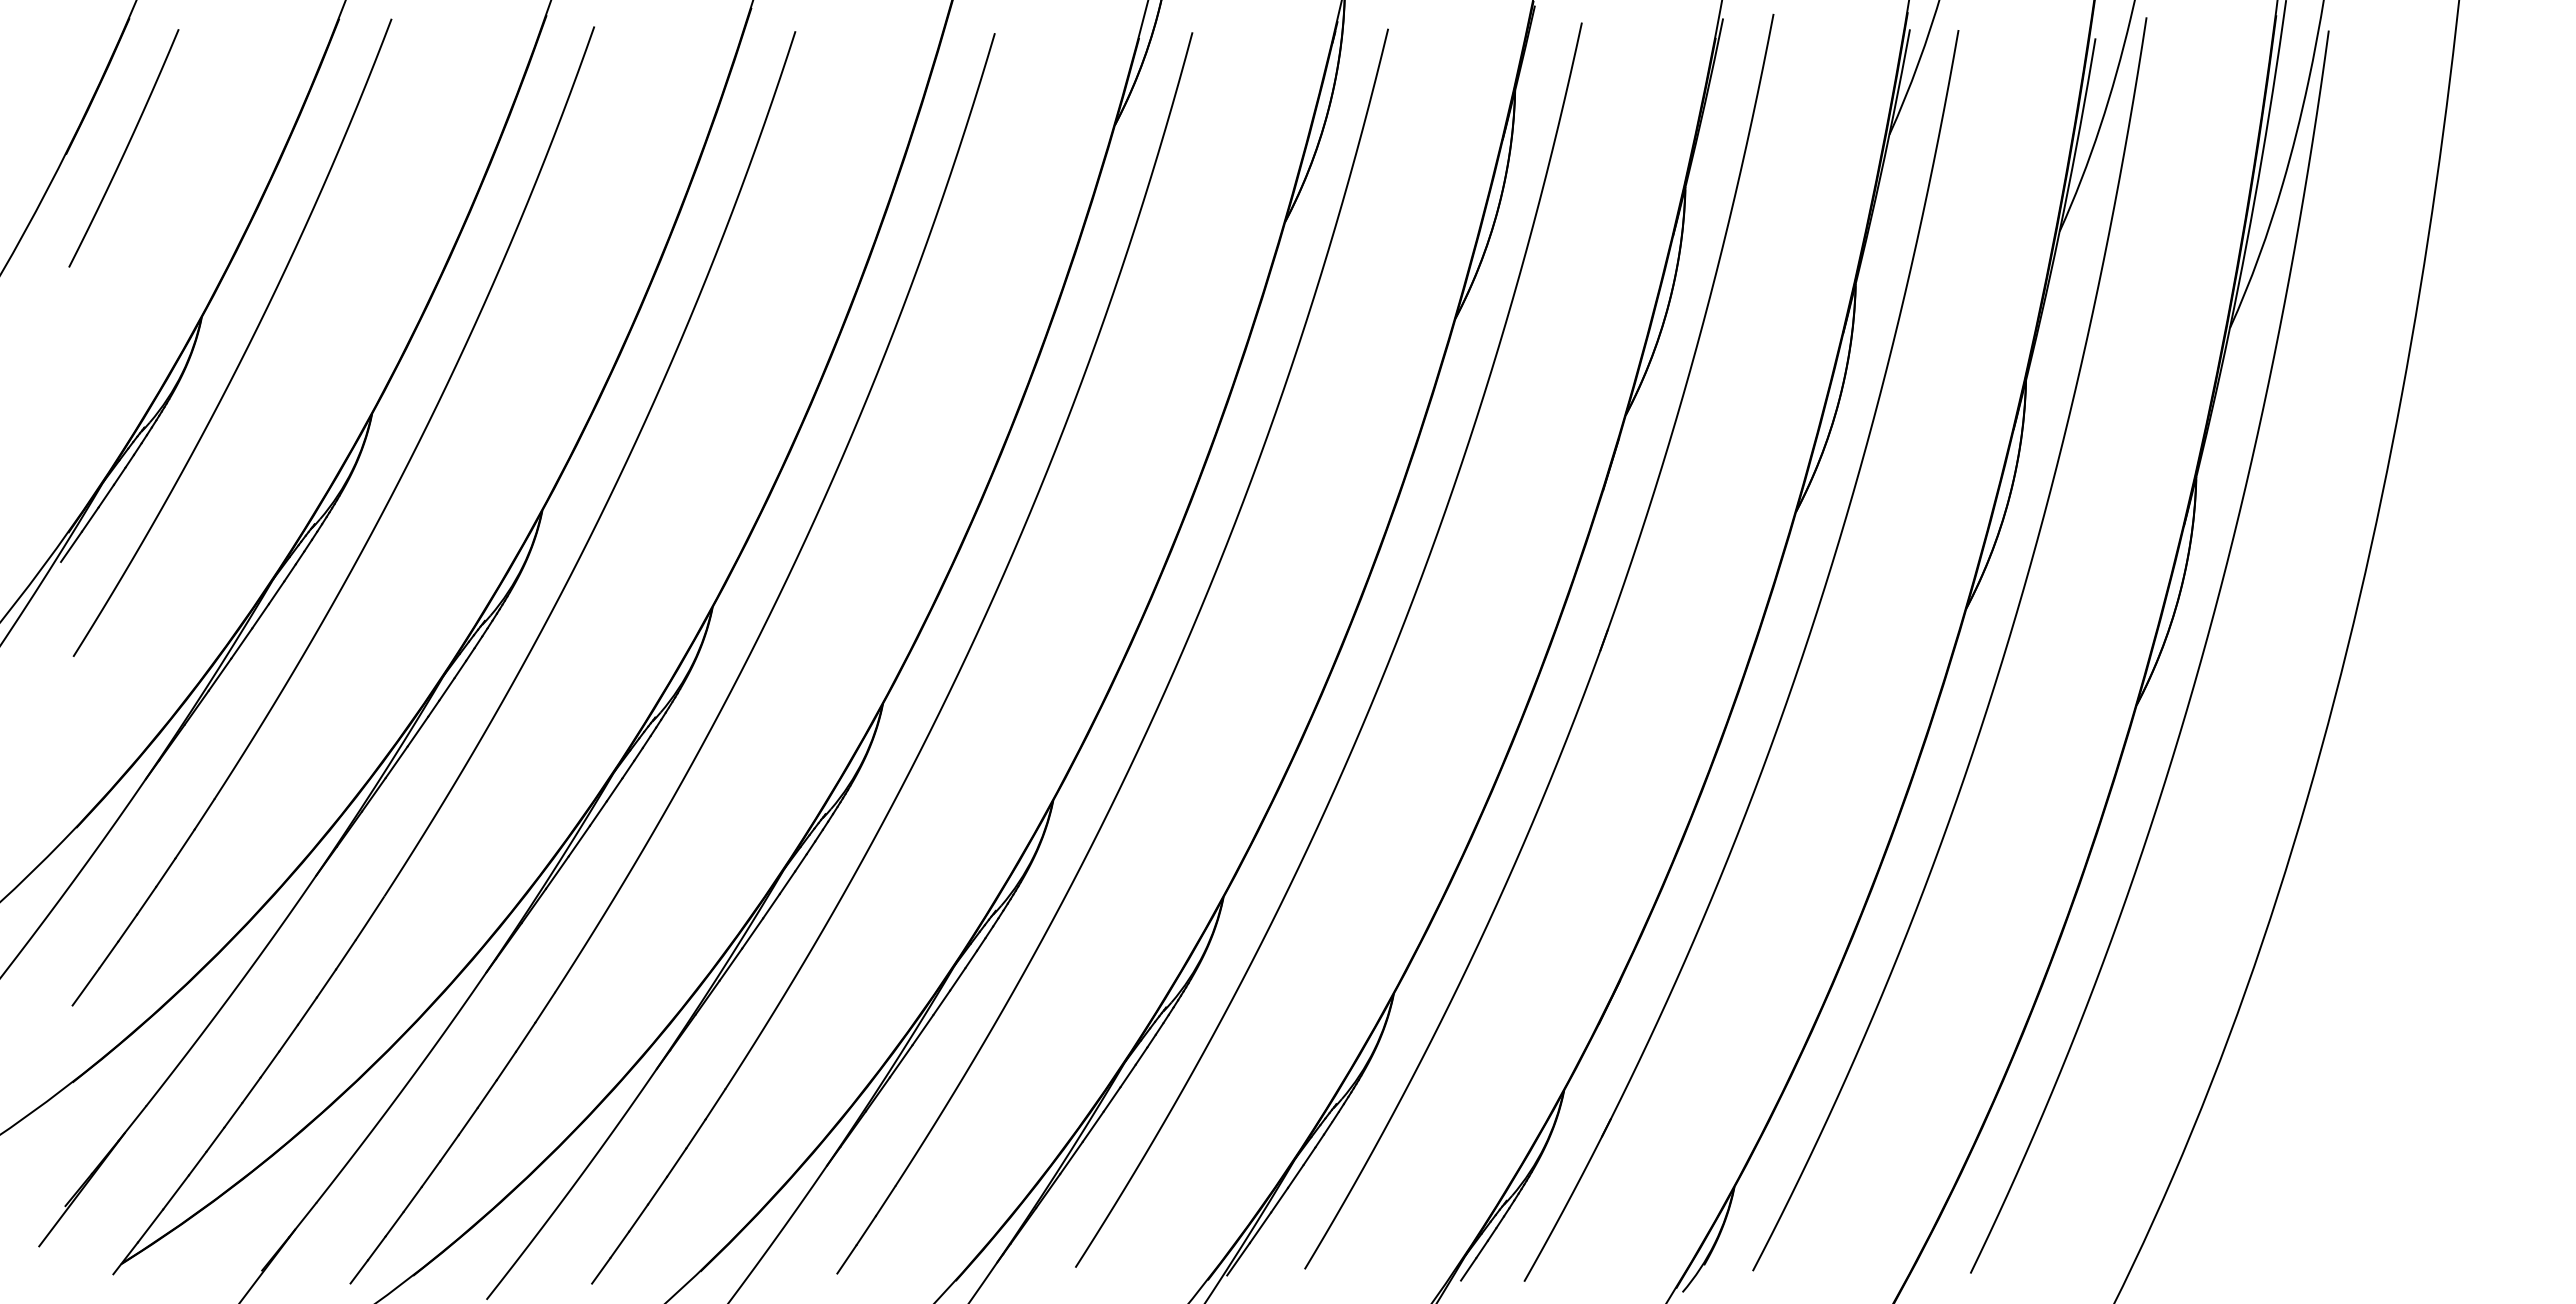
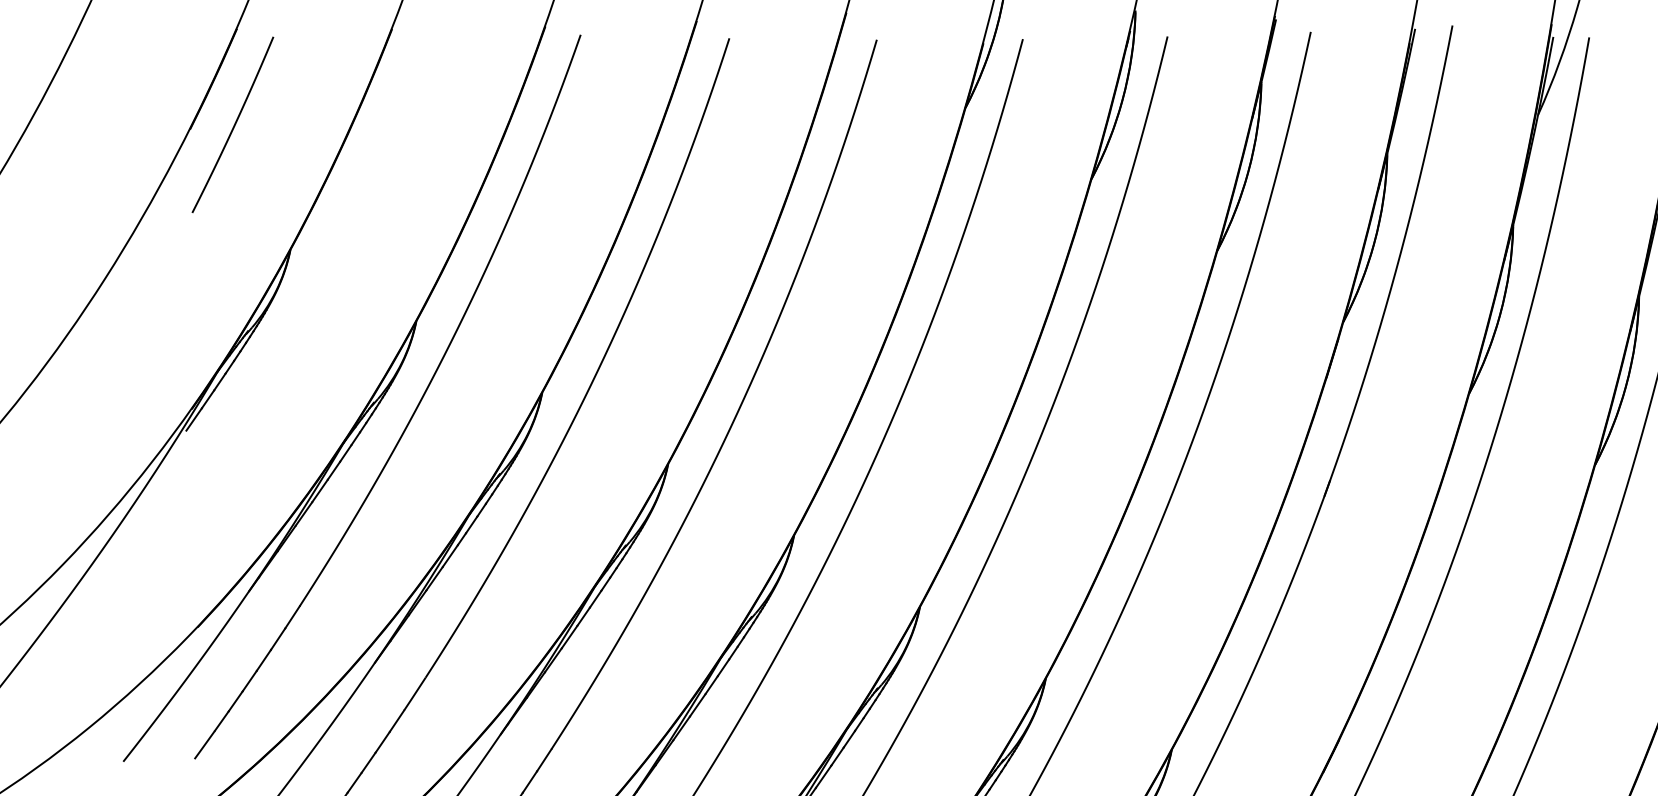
curve: (247, 345) -> (324, 270), removed

